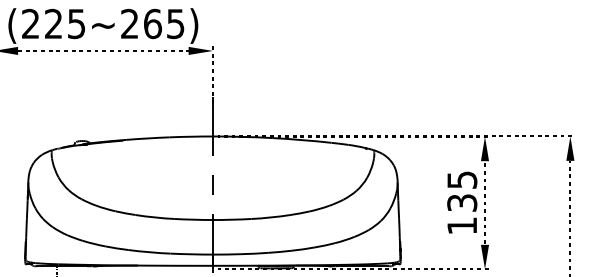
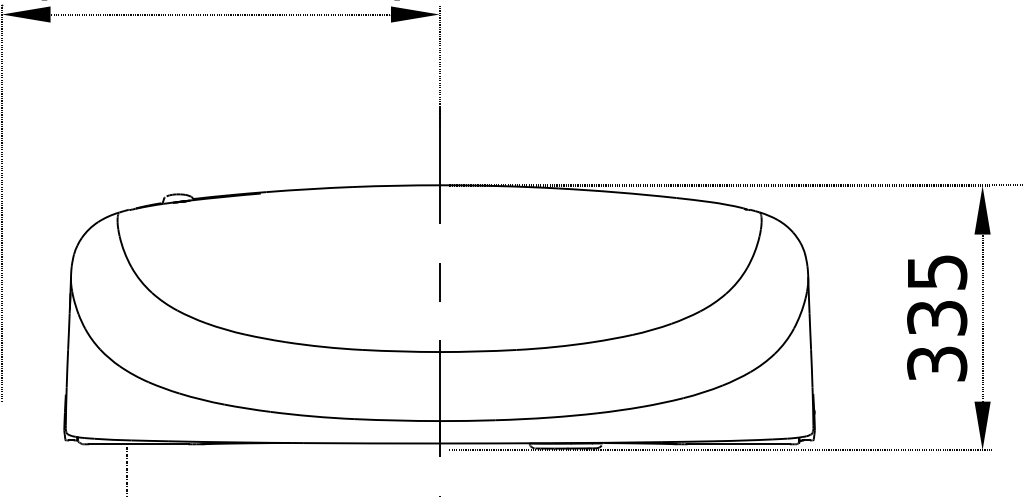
text: (462, 225) -> (937, 362), 135 -> 335

